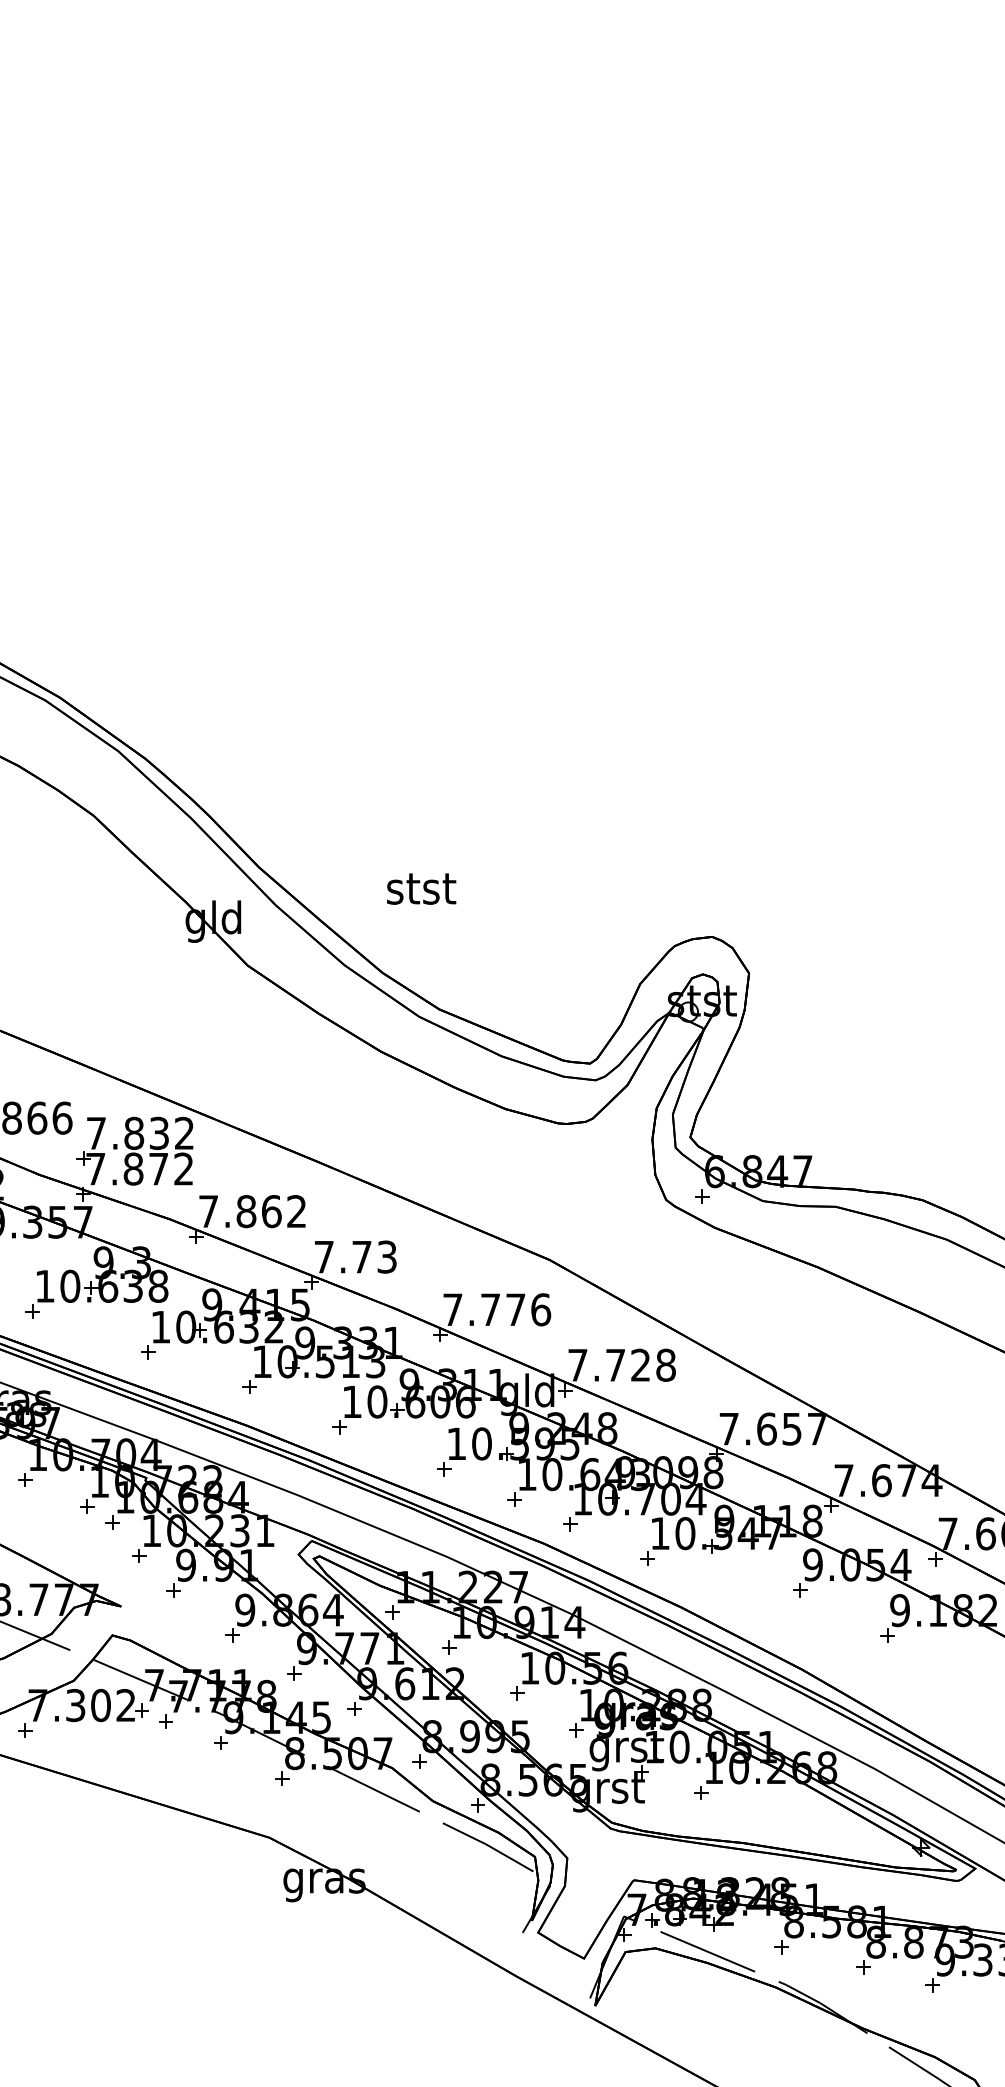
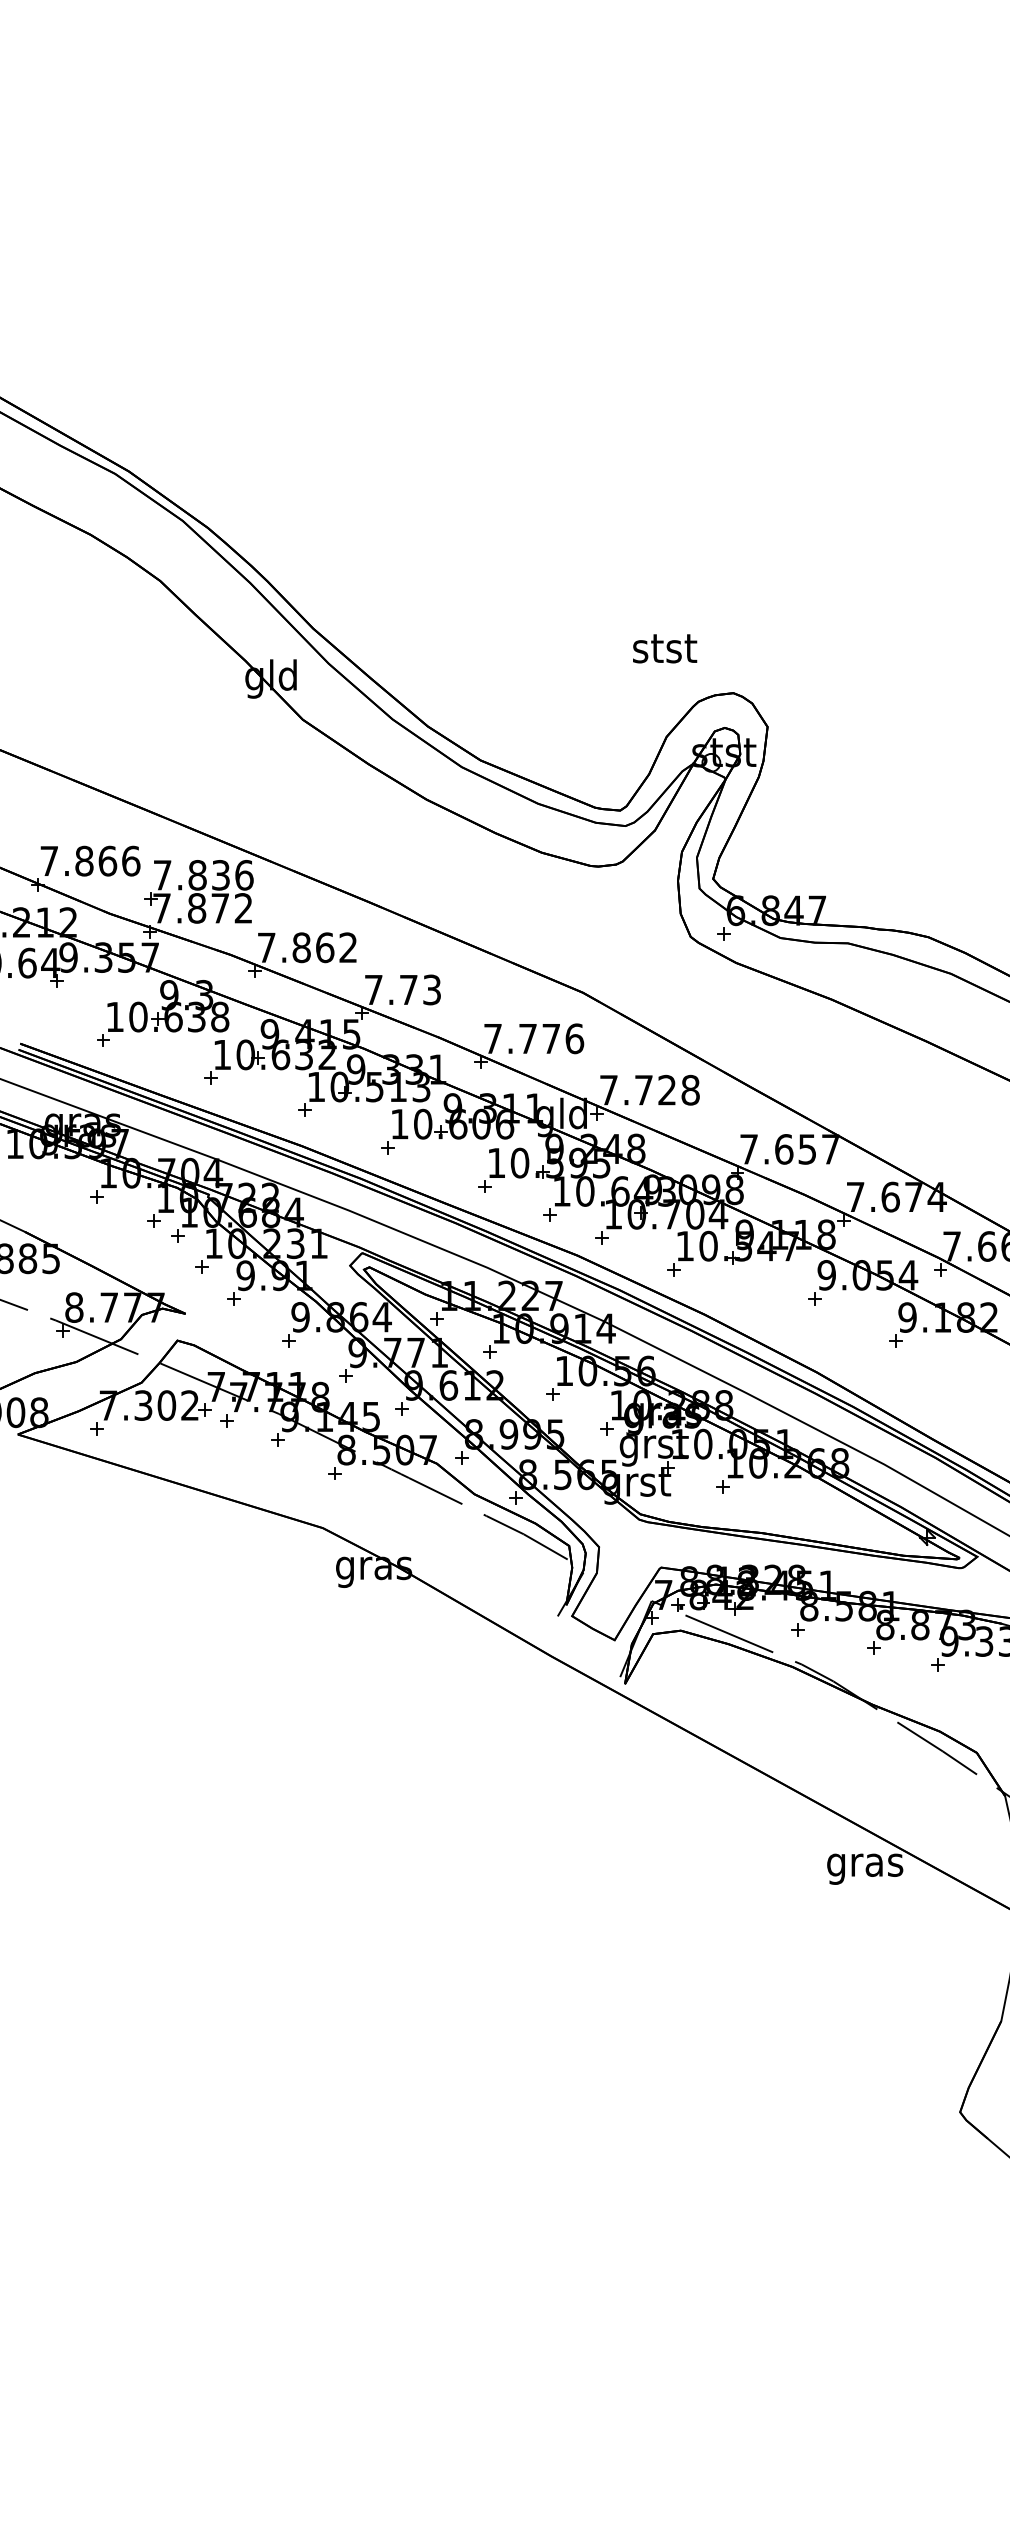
text: (422, 888) -> (665, 648), moved
text: (184, 1133) -> (244, 875), 7.832 -> 7.836

